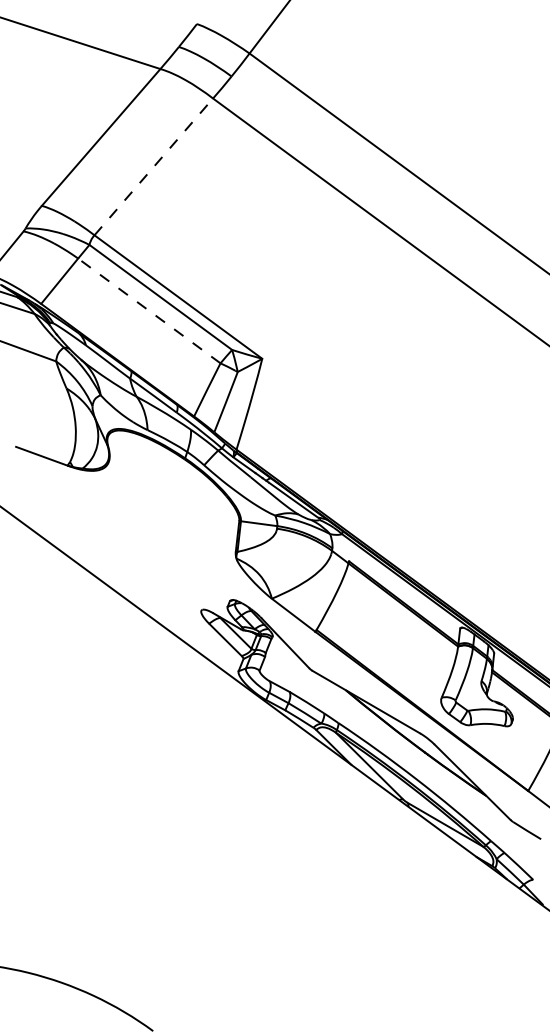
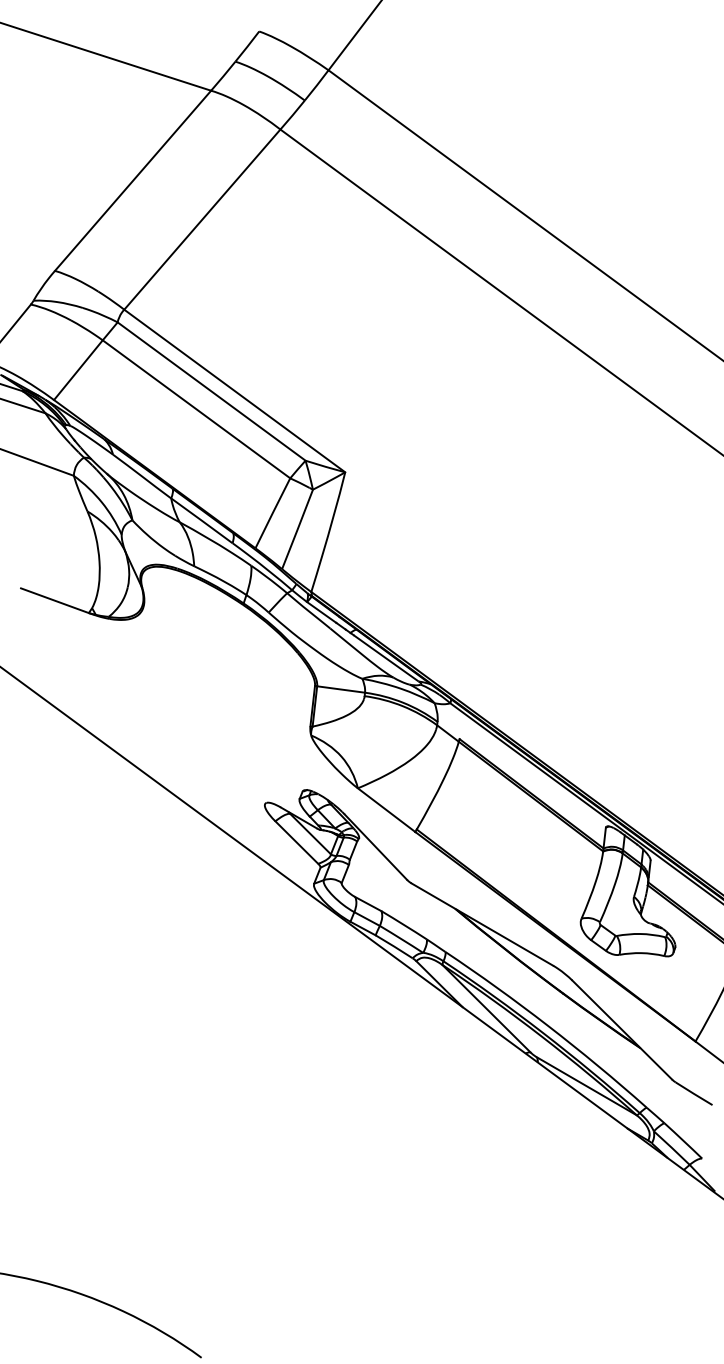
line: (153, 166) -> (201, 219), dashed -> solid
line: (148, 310) -> (195, 408), dashed -> solid

